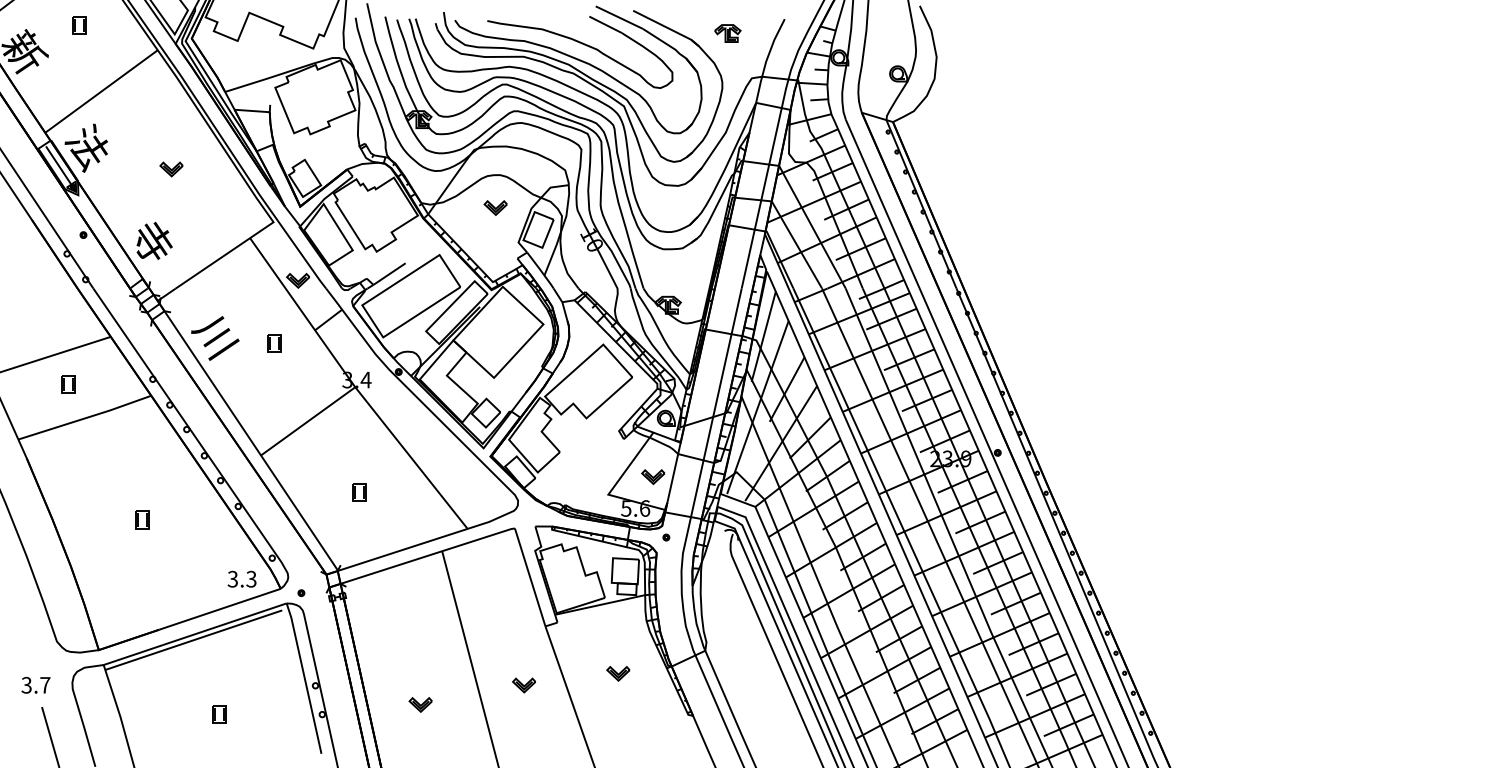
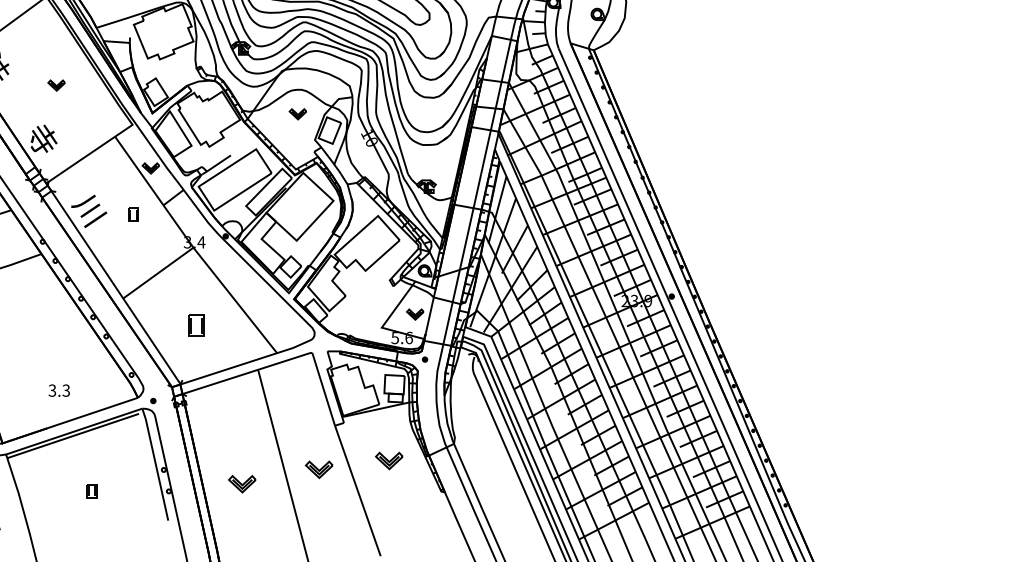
part: (359, 492) -> (196, 326), size x1.6
part: (142, 519) -> (35, 346), removed
text: (241, 578) -> (58, 390), moved
part: (618, 673) -> (389, 460), size x1.6
part: (523, 685) -> (318, 469), size x1.6
part: (420, 704) -> (241, 483), size x1.6

